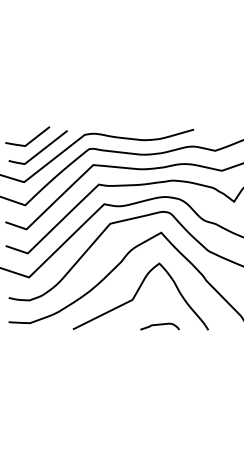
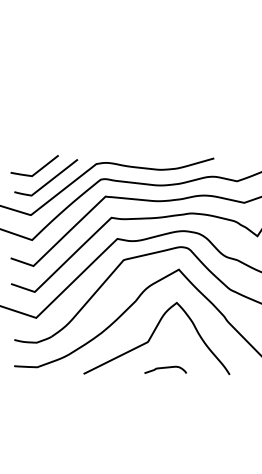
curve: (159, 325) -> (165, 368), moved

